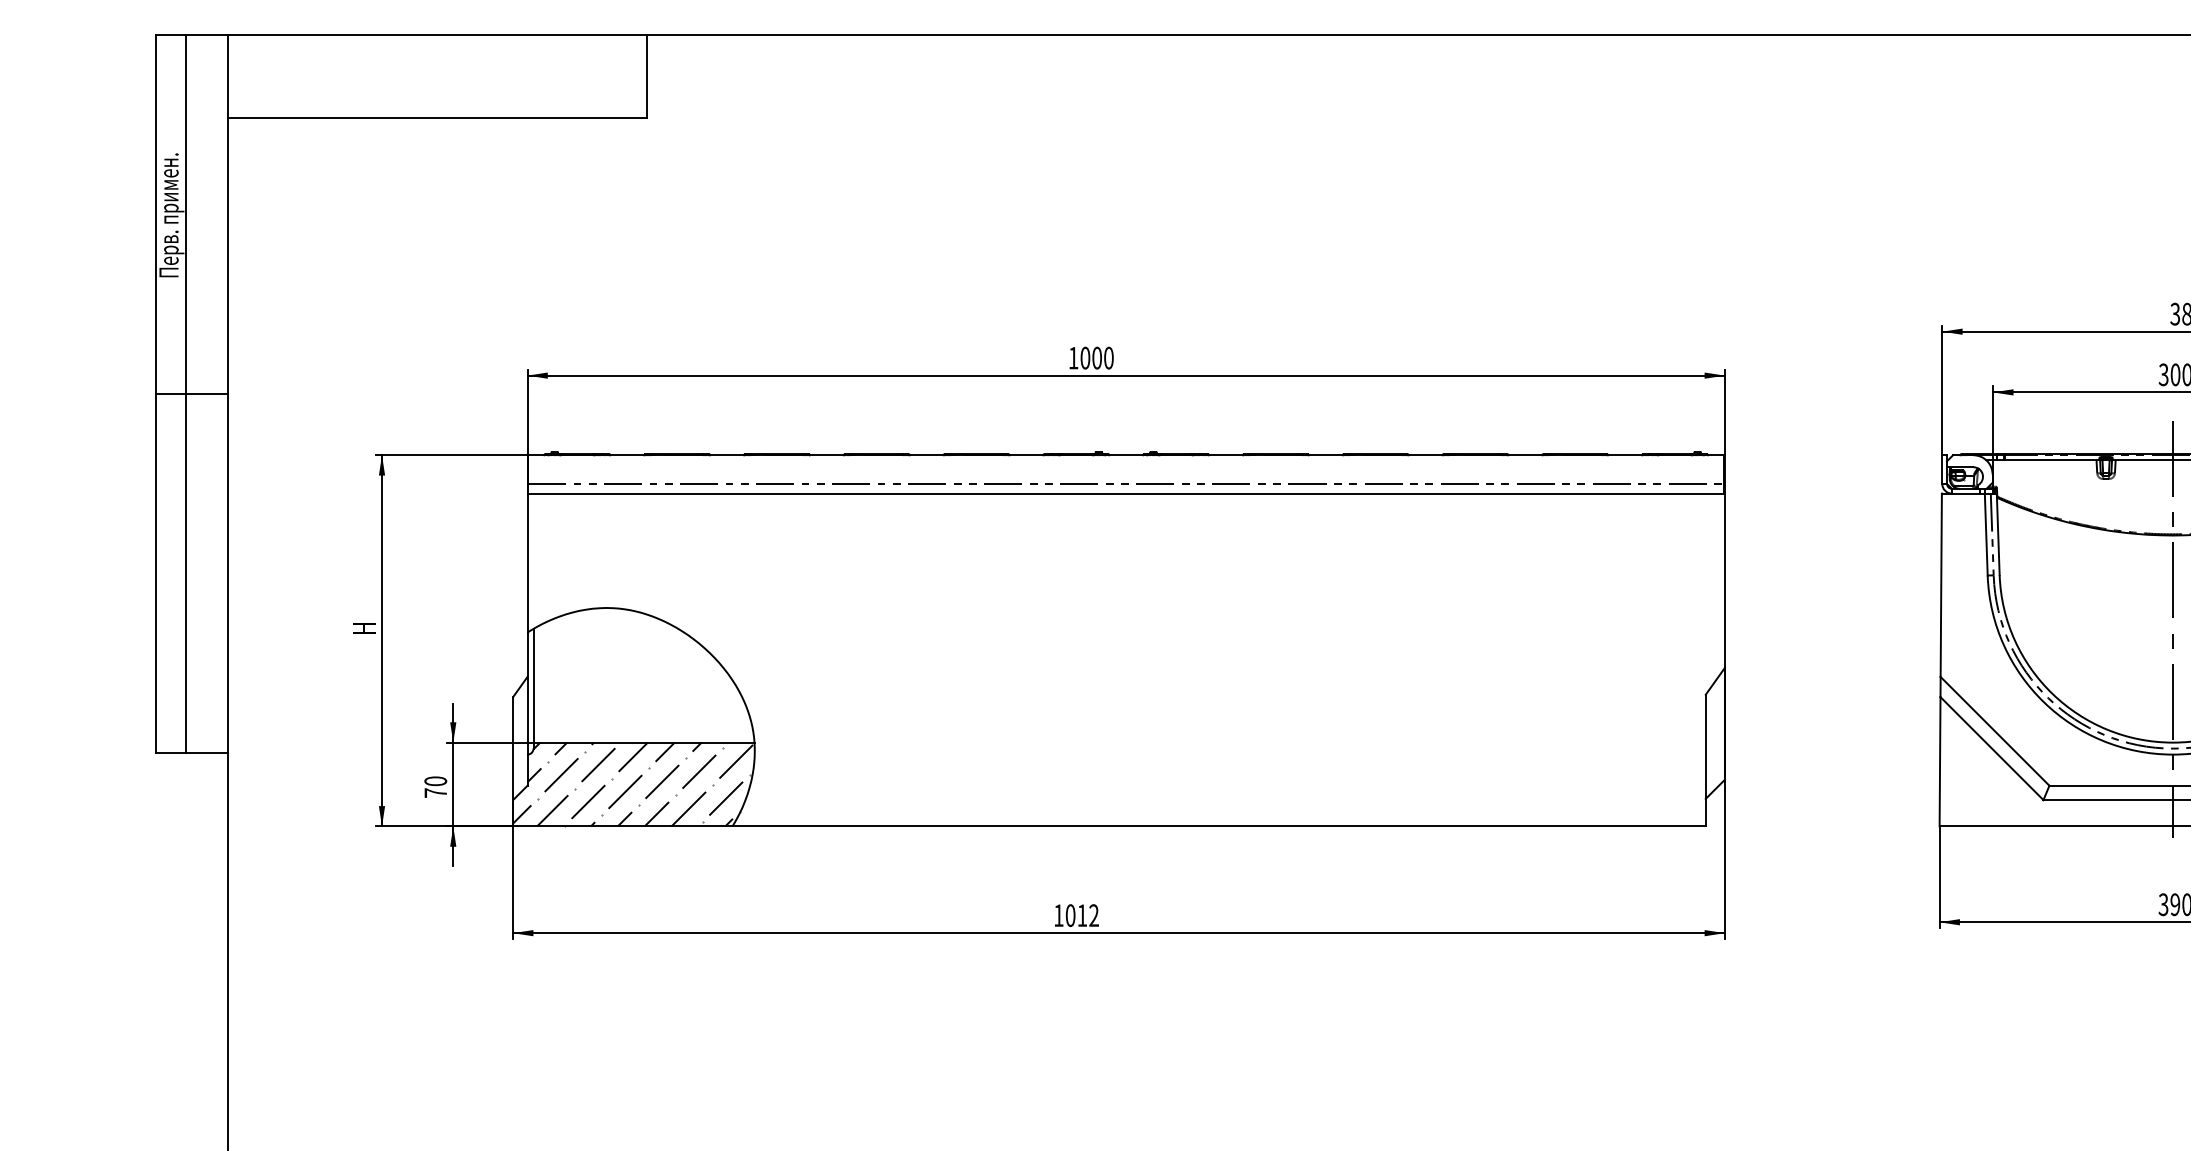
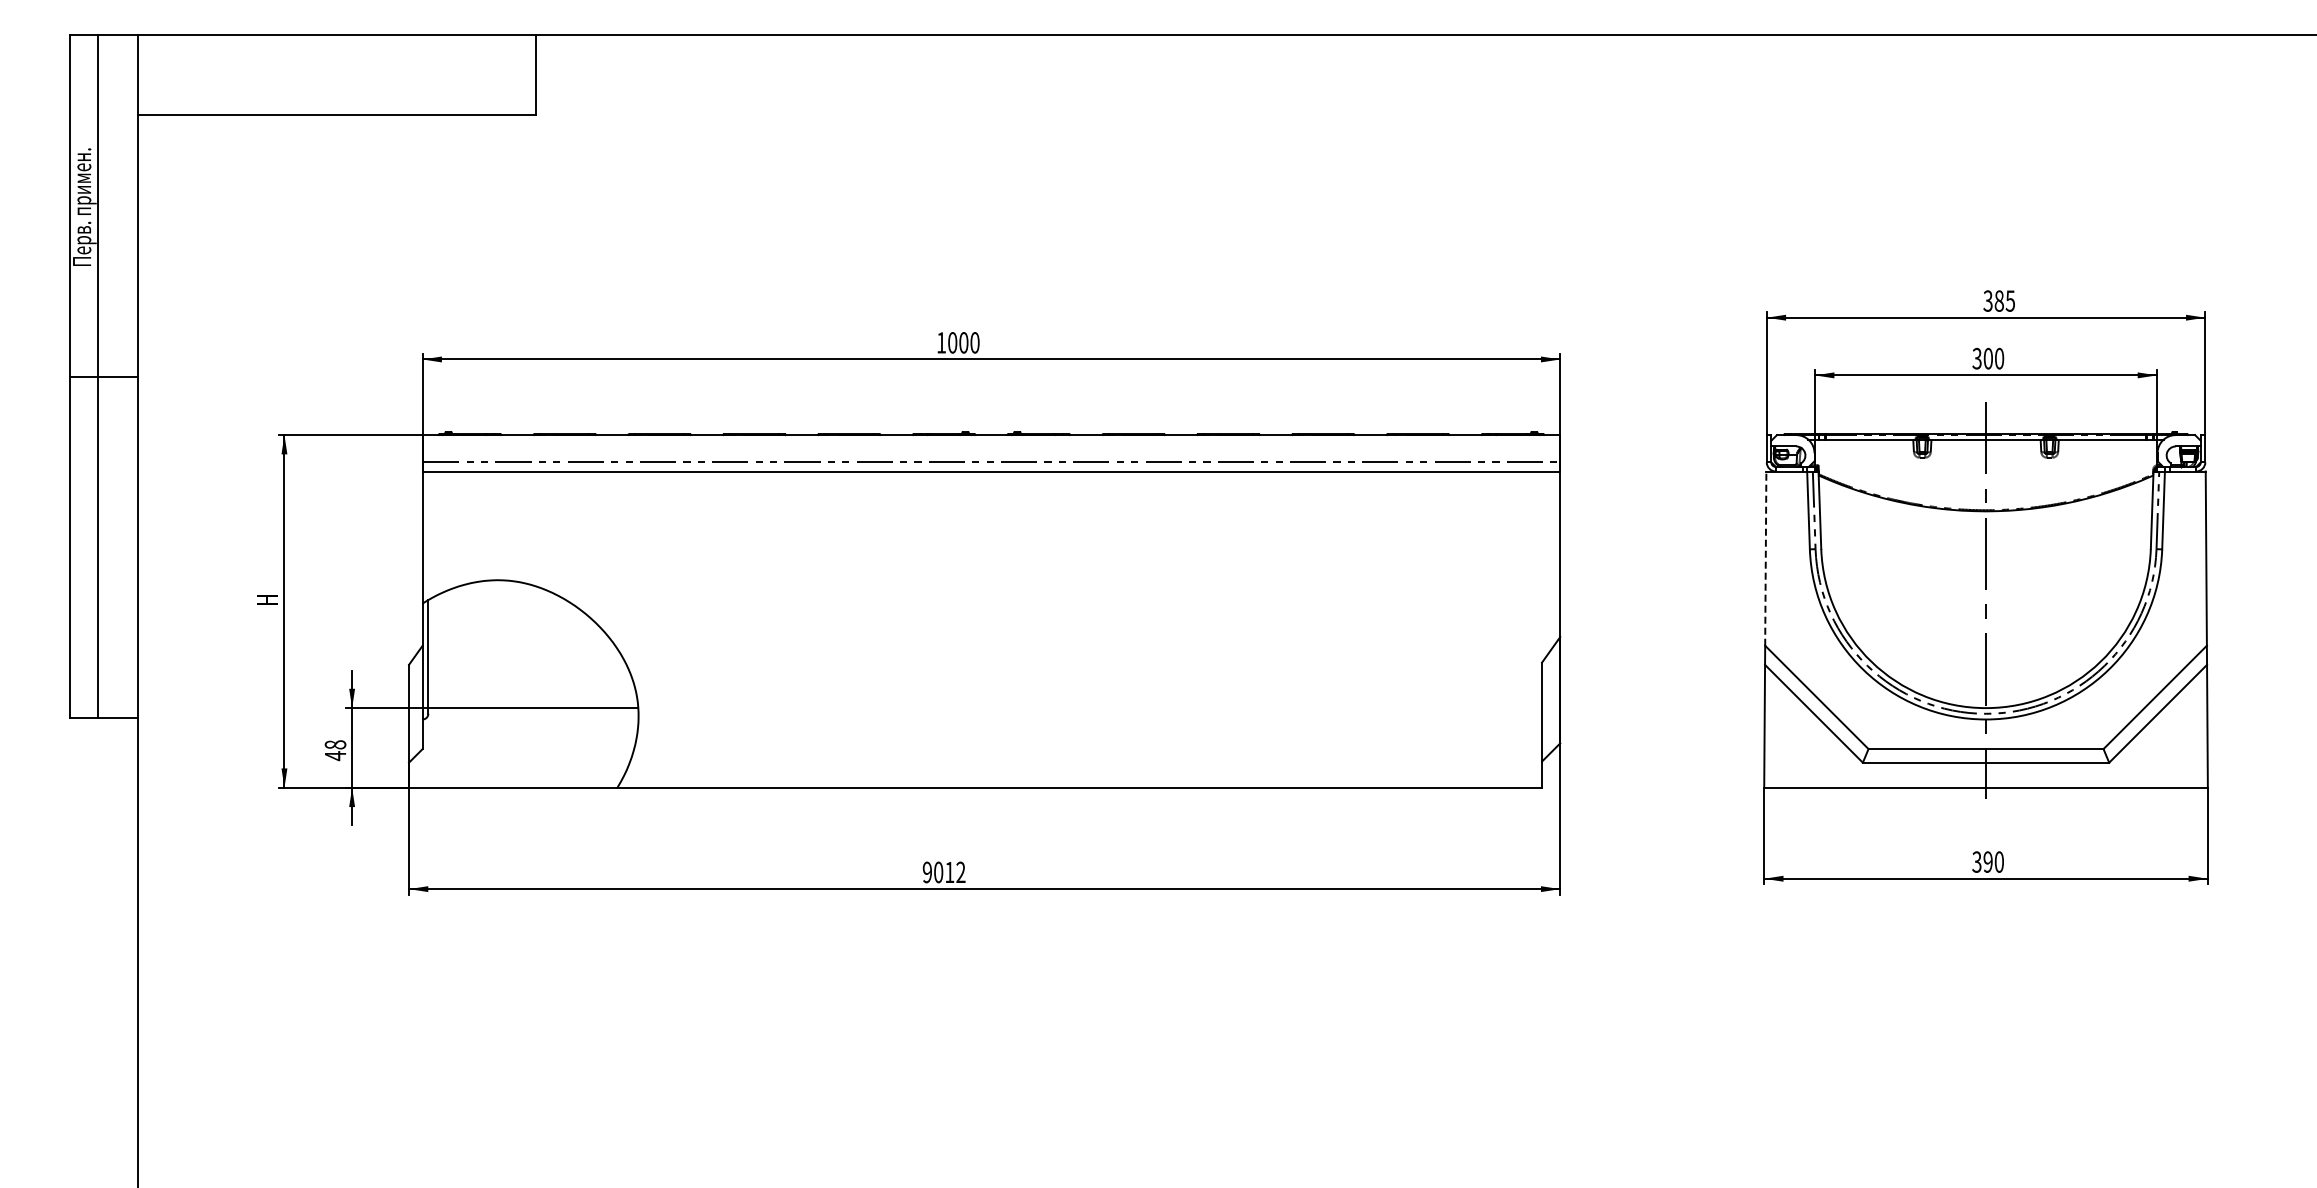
line: (1940, 585) -> (1765, 558), solid -> dashed
hatch: (632, 784) -> (522, 747), removed
text: (435, 787) -> (335, 750), 70 -> 48
text: (1057, 915) -> (926, 872), 1012 -> 9012

